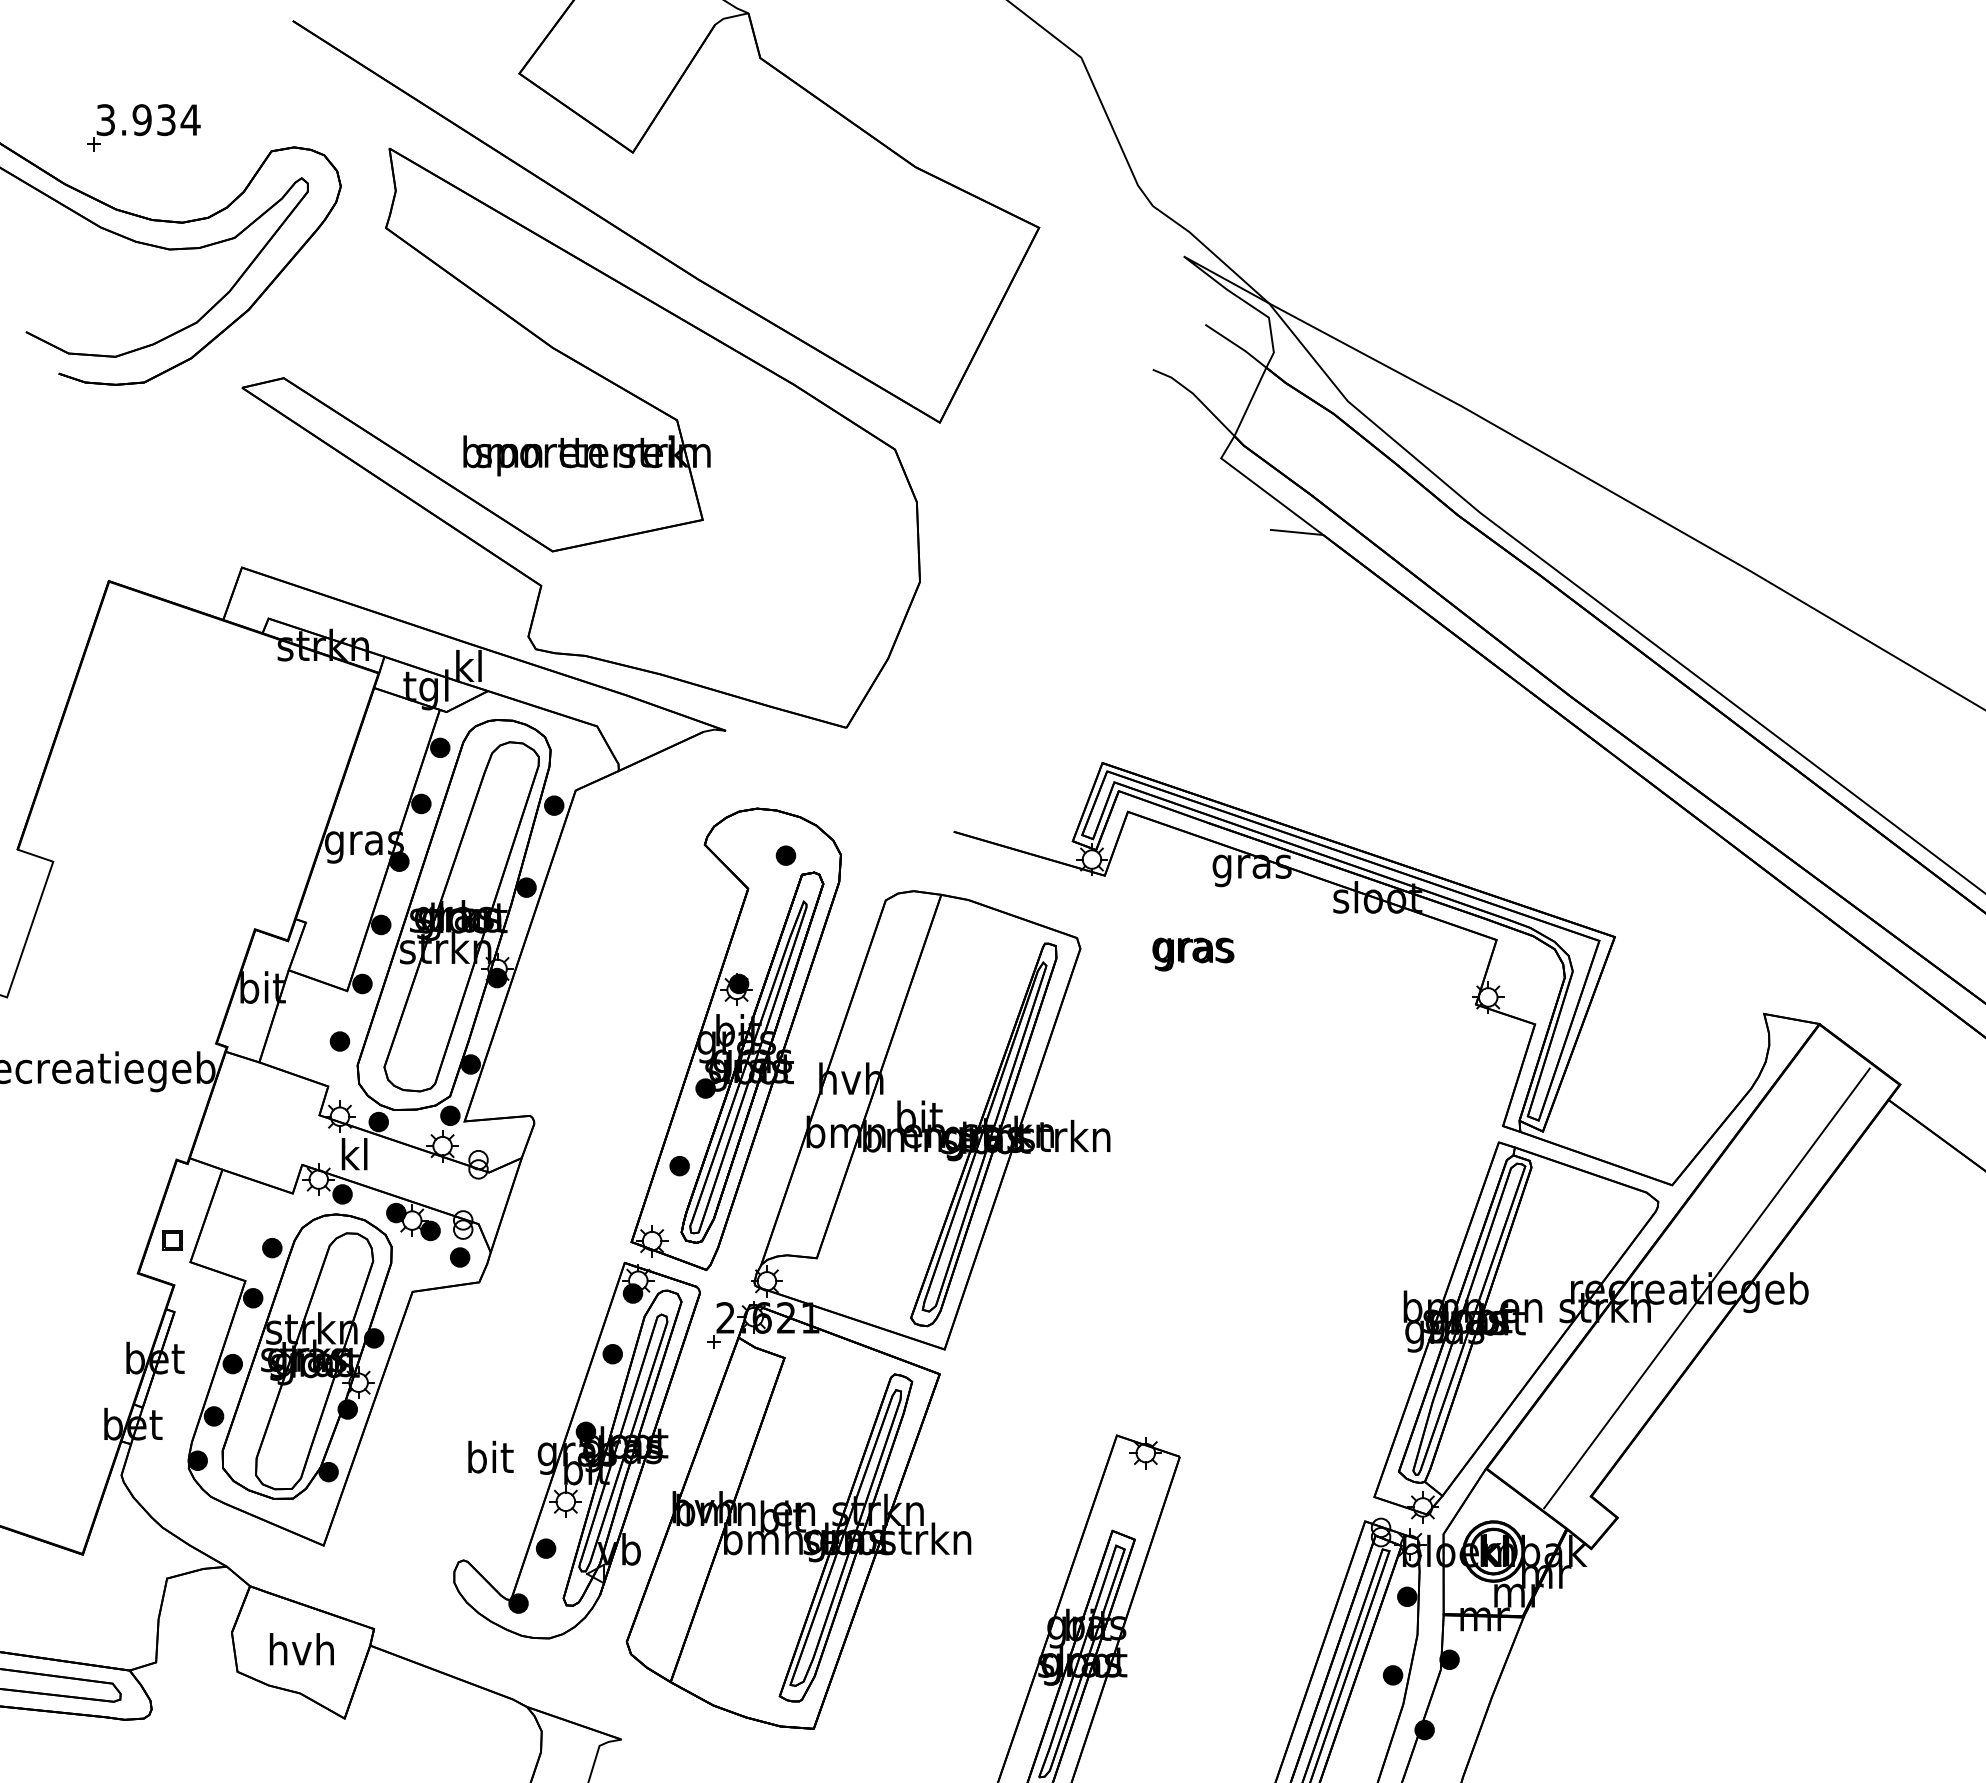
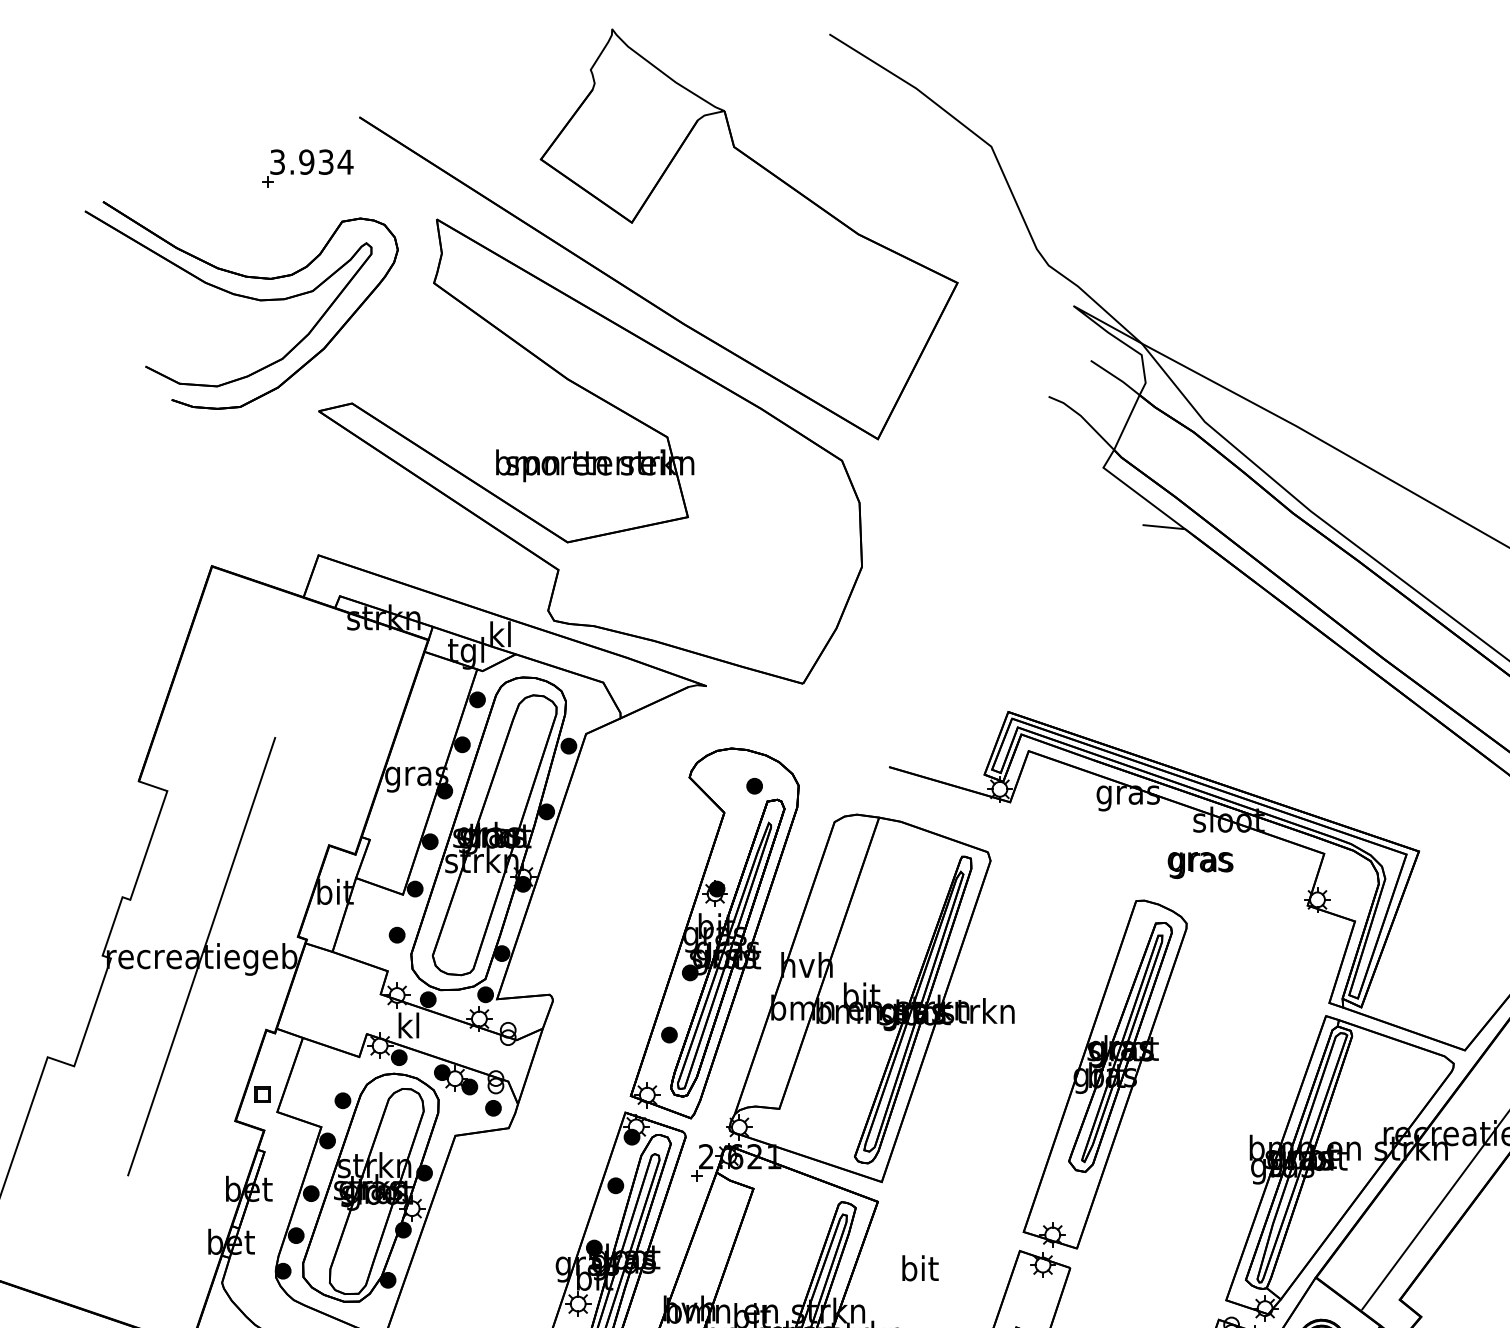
part: (143, 127) -> (307, 168), moved
text: (1193, 954) -> (1200, 865), moved
line: (95, 1068) -> (201, 956), added
part: (1222, 1215) -> (1104, 1074), added
text: (490, 1456) -> (920, 1267), moved

